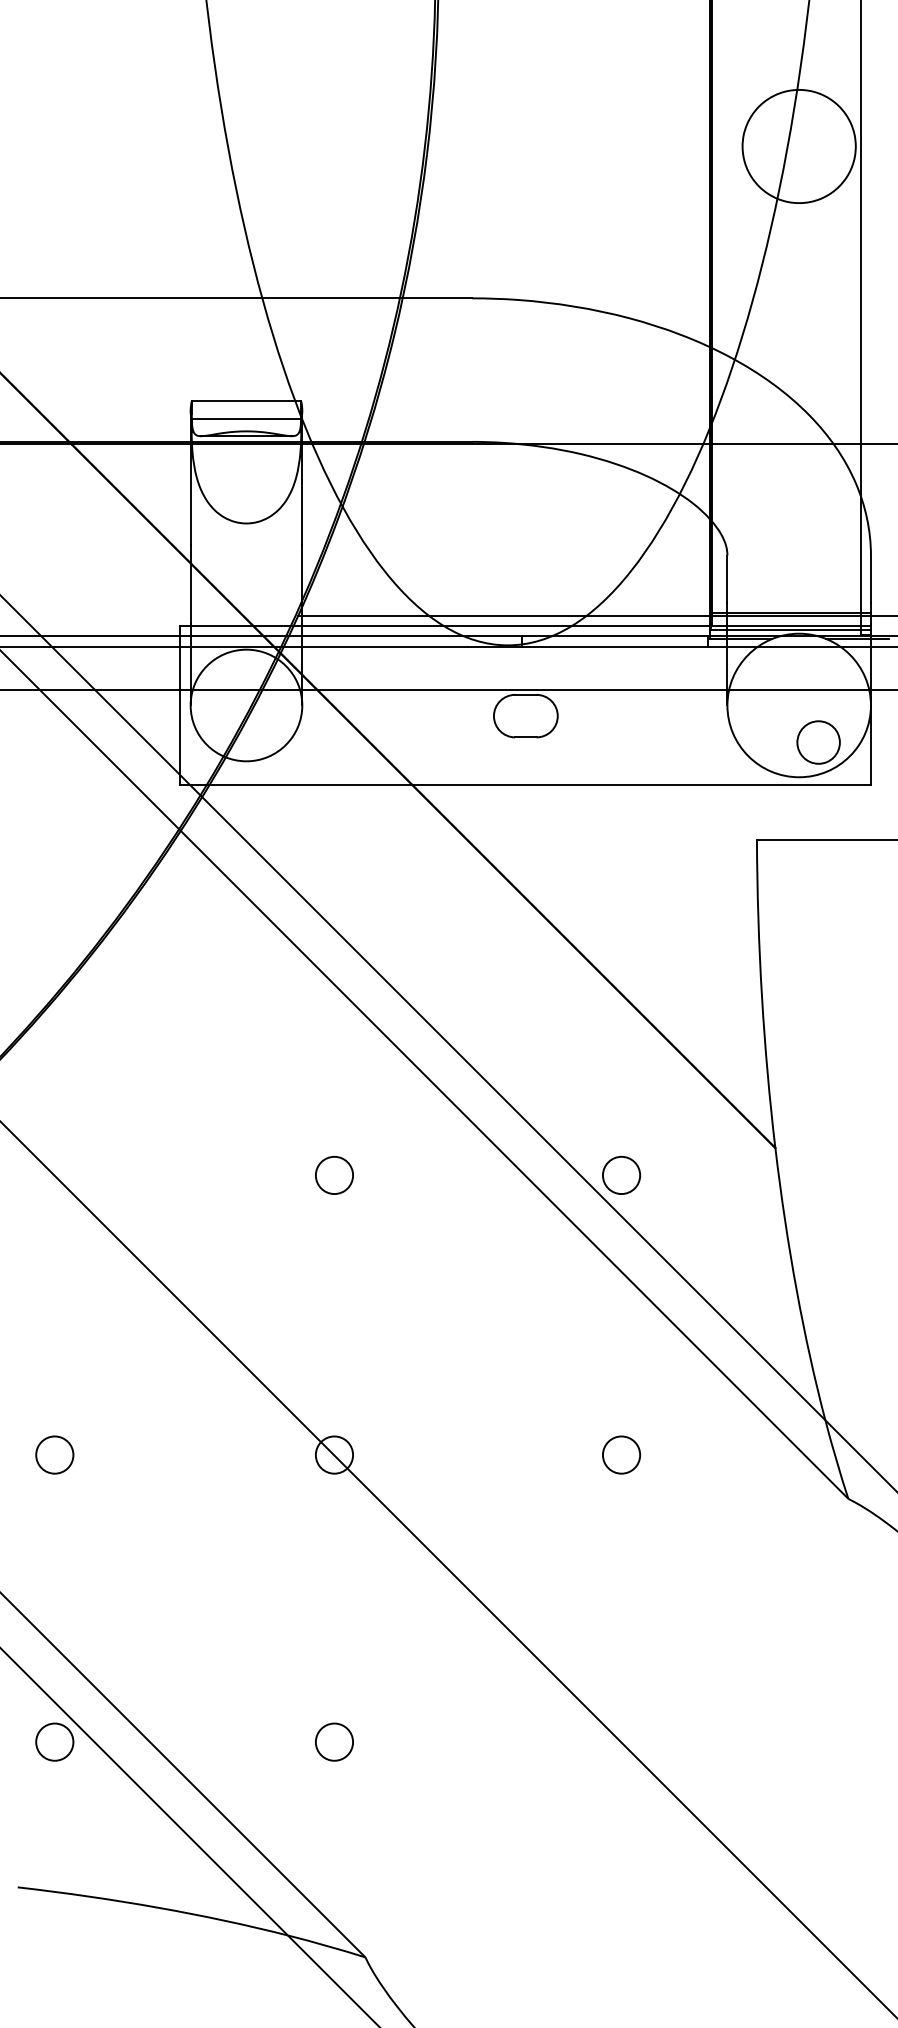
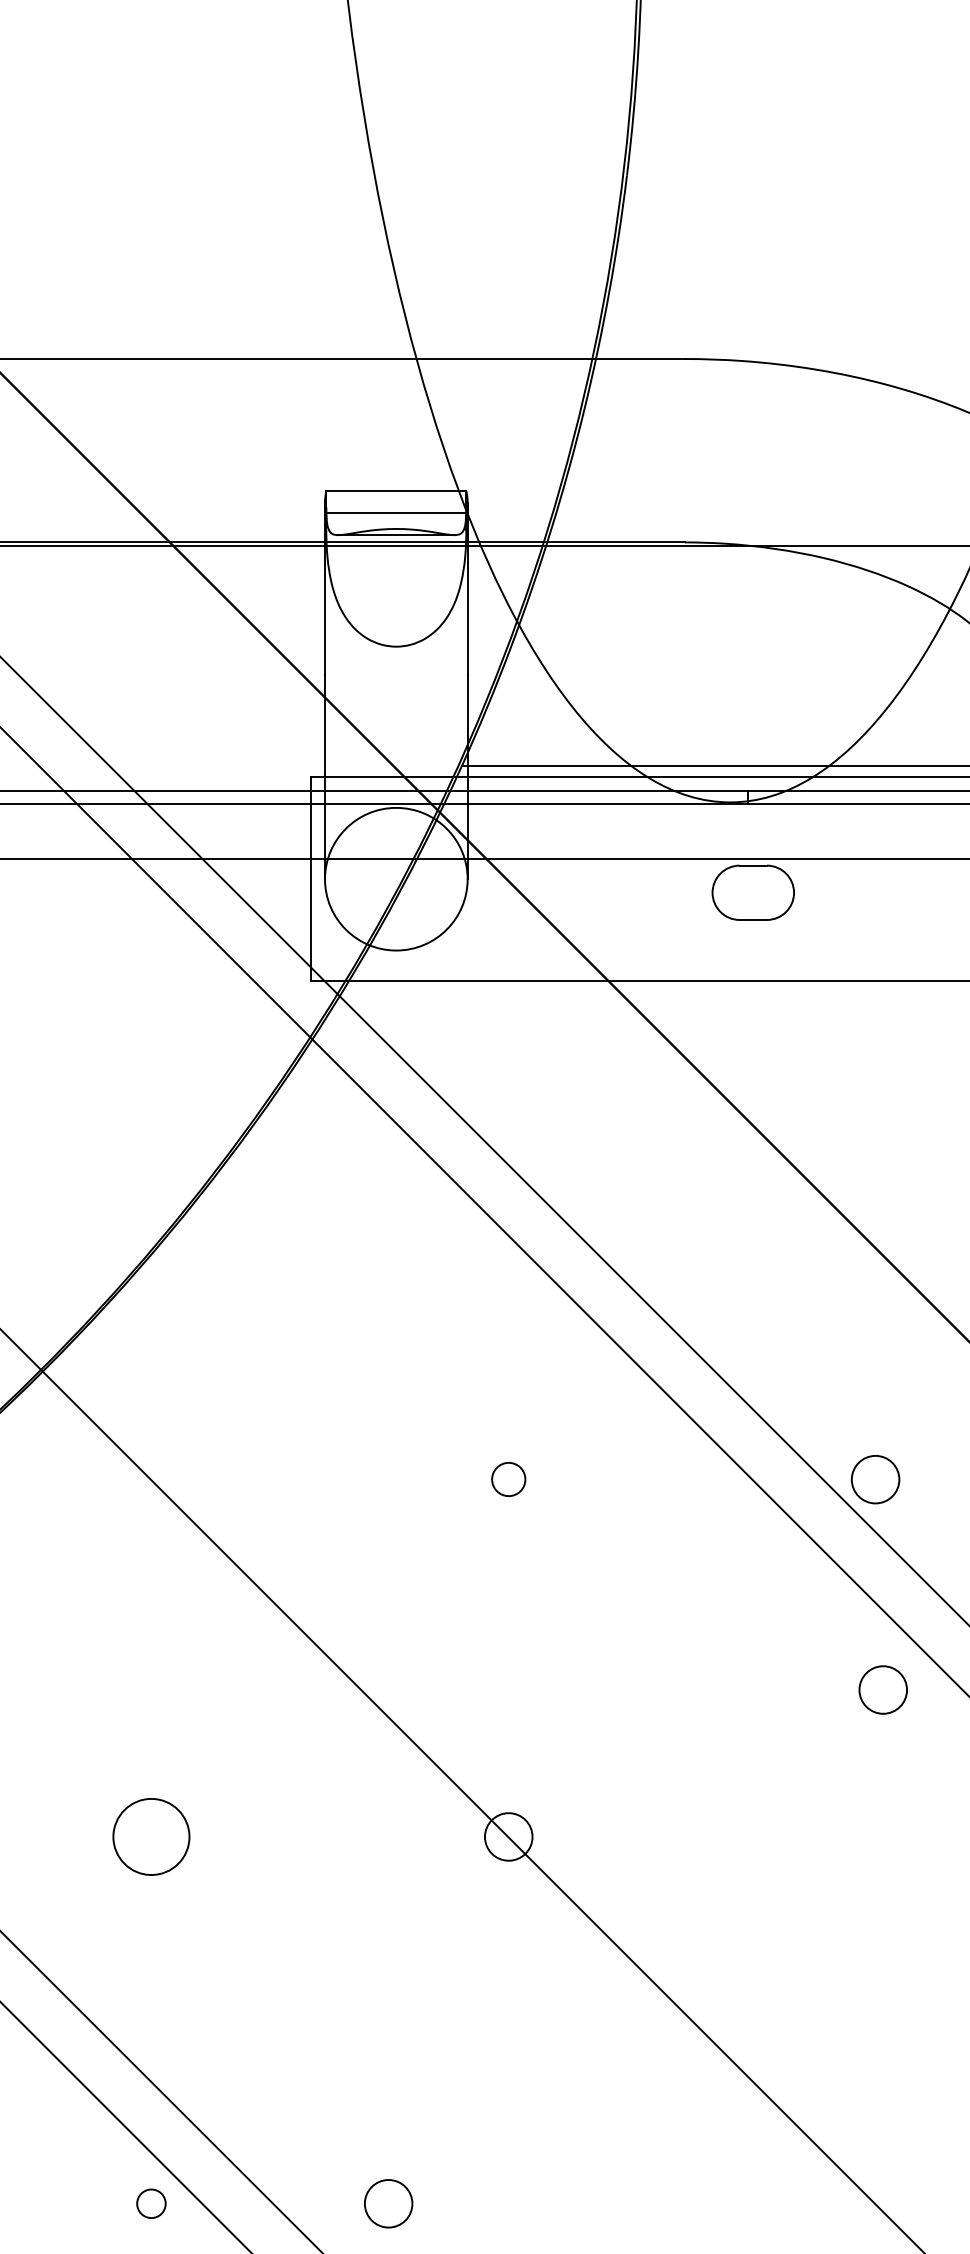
circle: (334, 1174) -> (508, 1478), size x0.7
circle: (54, 1454) -> (151, 1836), size x1.6
circle: (621, 1454) -> (883, 1689), moved
circle: (54, 1741) -> (151, 2202), size x0.6
circle: (334, 1741) -> (388, 2202), moved

